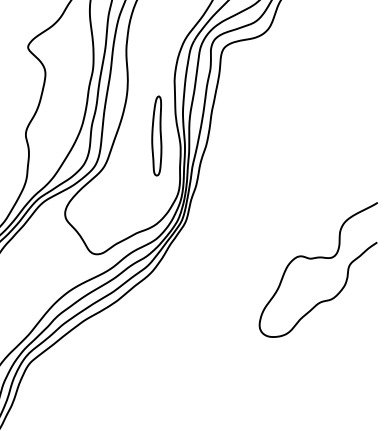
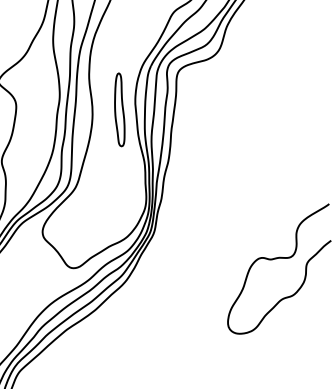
part: (156, 135) -> (118, 109), moved

